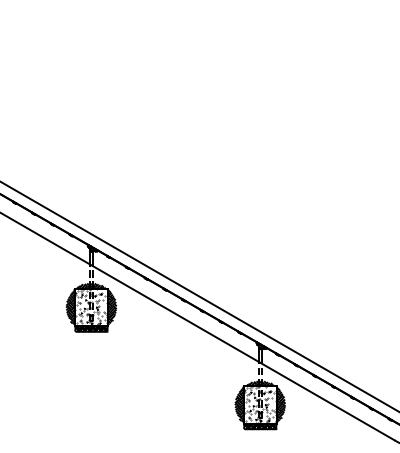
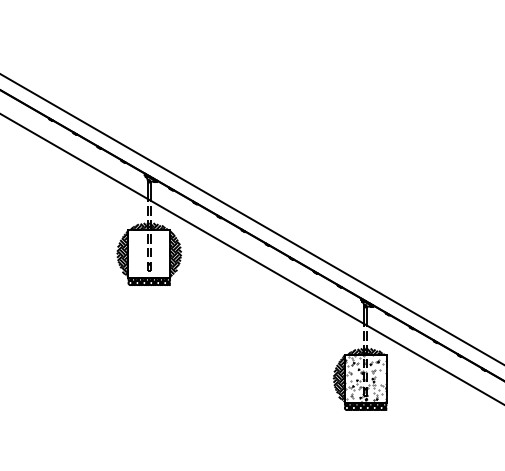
hatch: (91, 307) -> (149, 253), removed
hatch: (280, 405) -> (391, 379), removed

